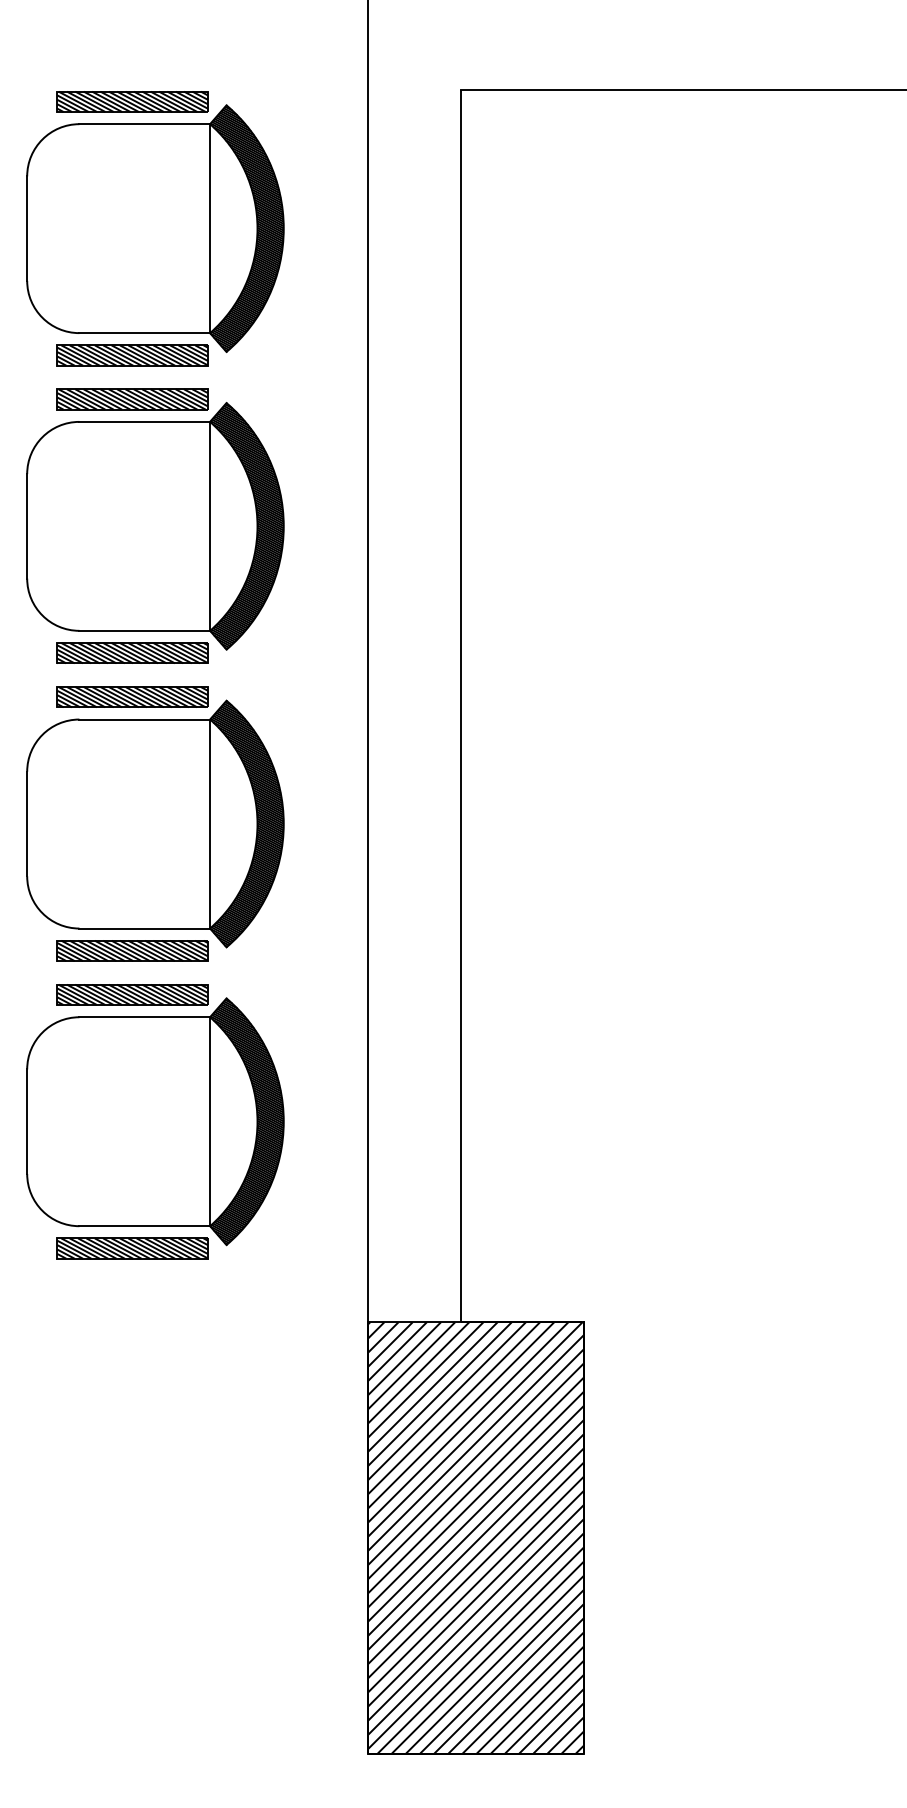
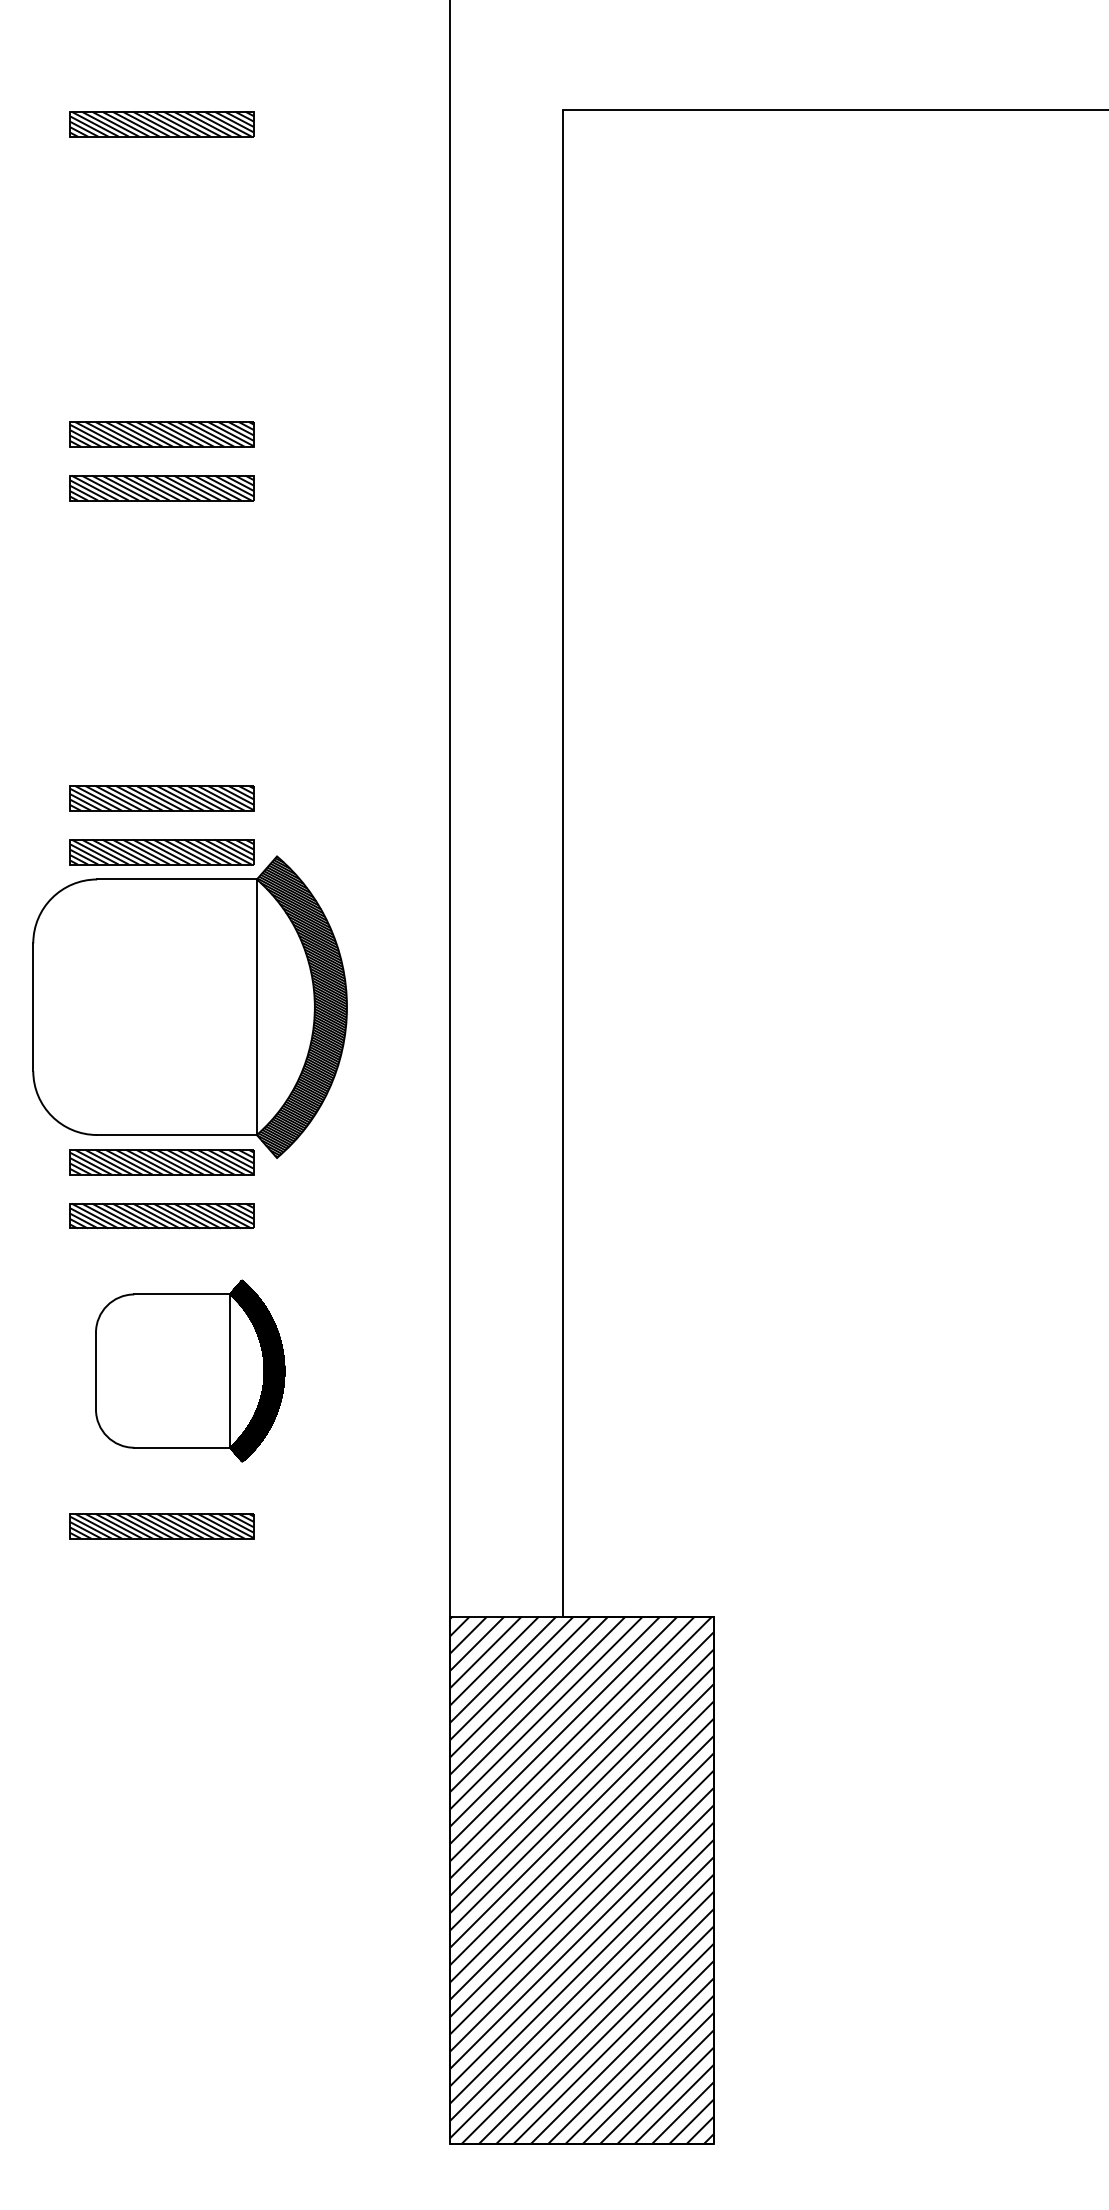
part: (154, 228) -> (189, 278), removed
part: (154, 525) -> (189, 642), removed
part: (154, 1121) -> (189, 1370), size x0.6

